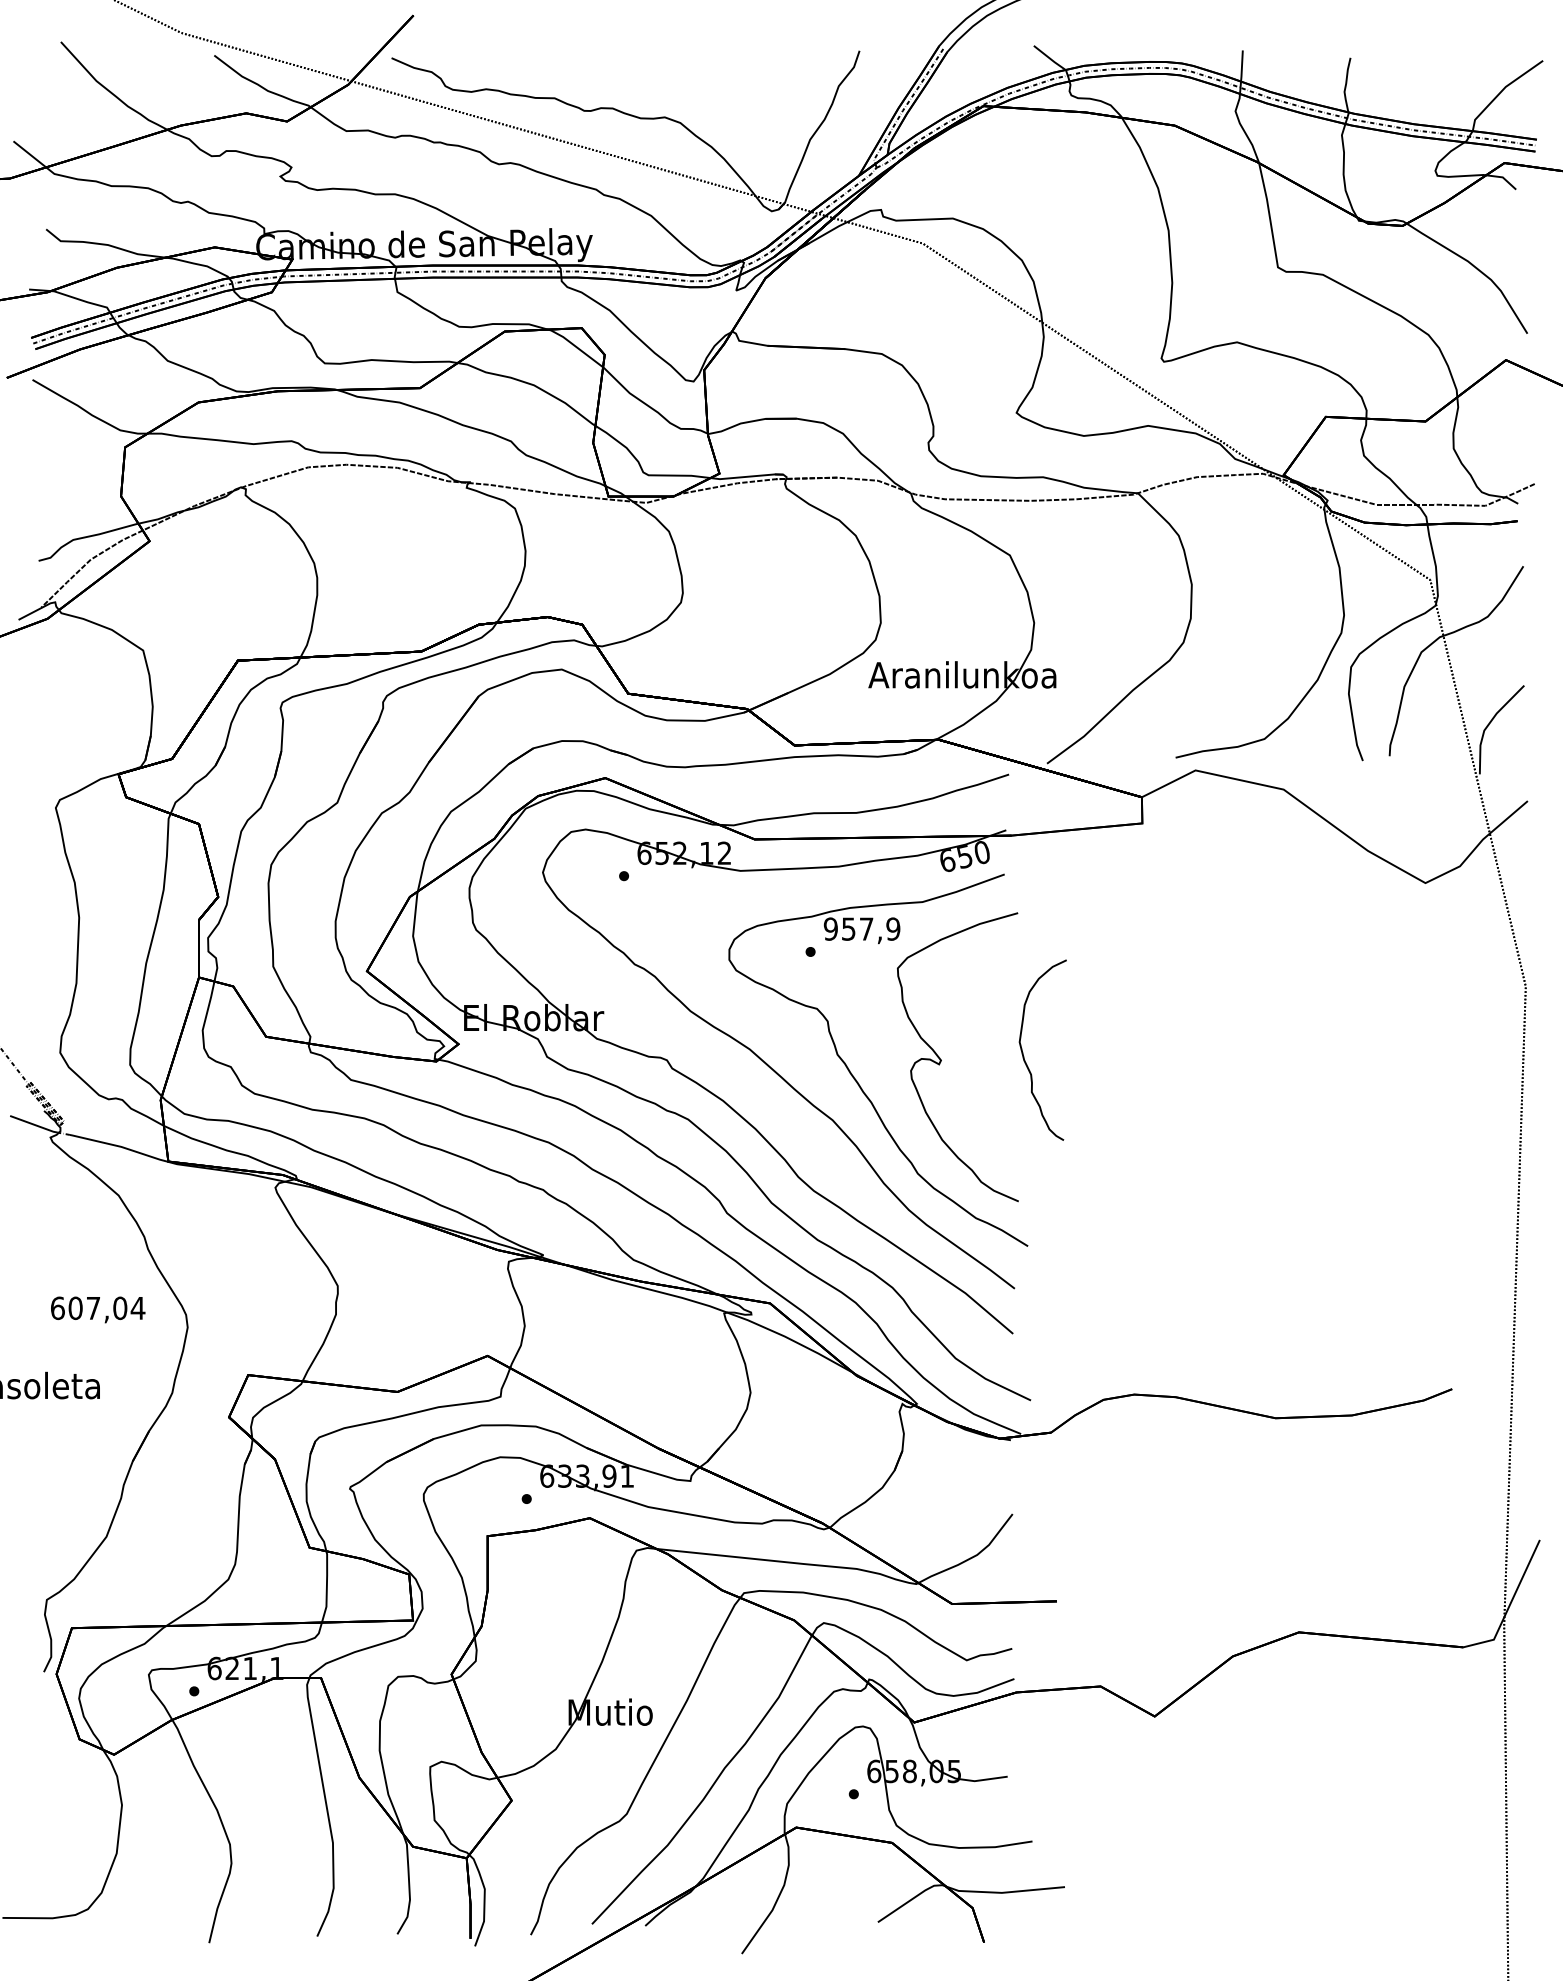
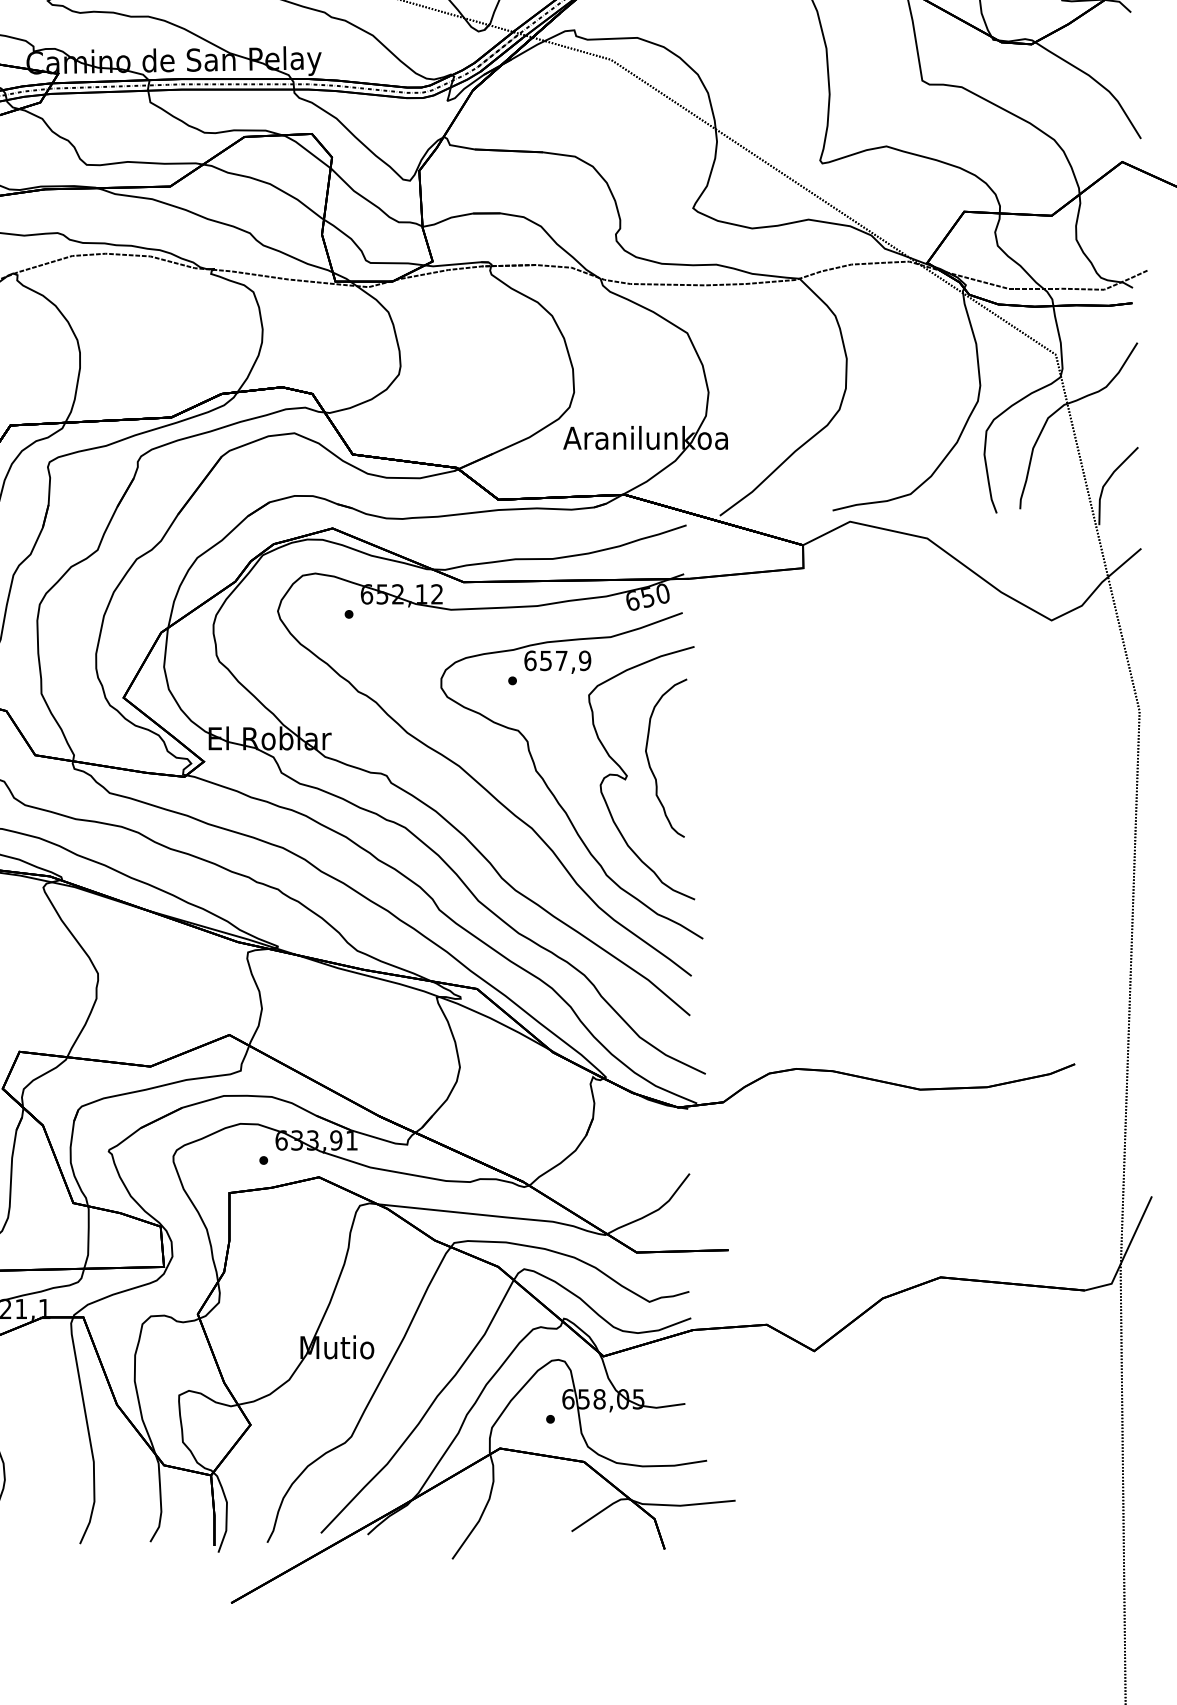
text: (830, 928) -> (530, 660), 957,9 -> 657,9
curve: (1023, 1052) -> (649, 760), moved

